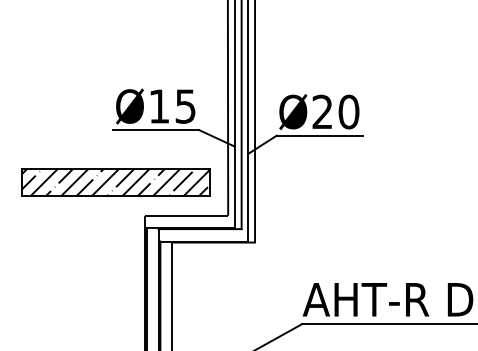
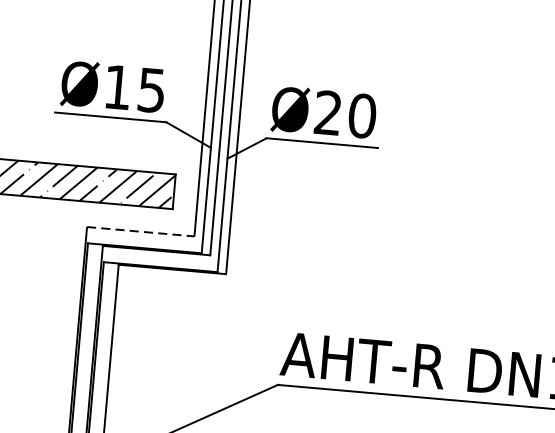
line: (186, 215) -> (140, 231), solid -> dashed

